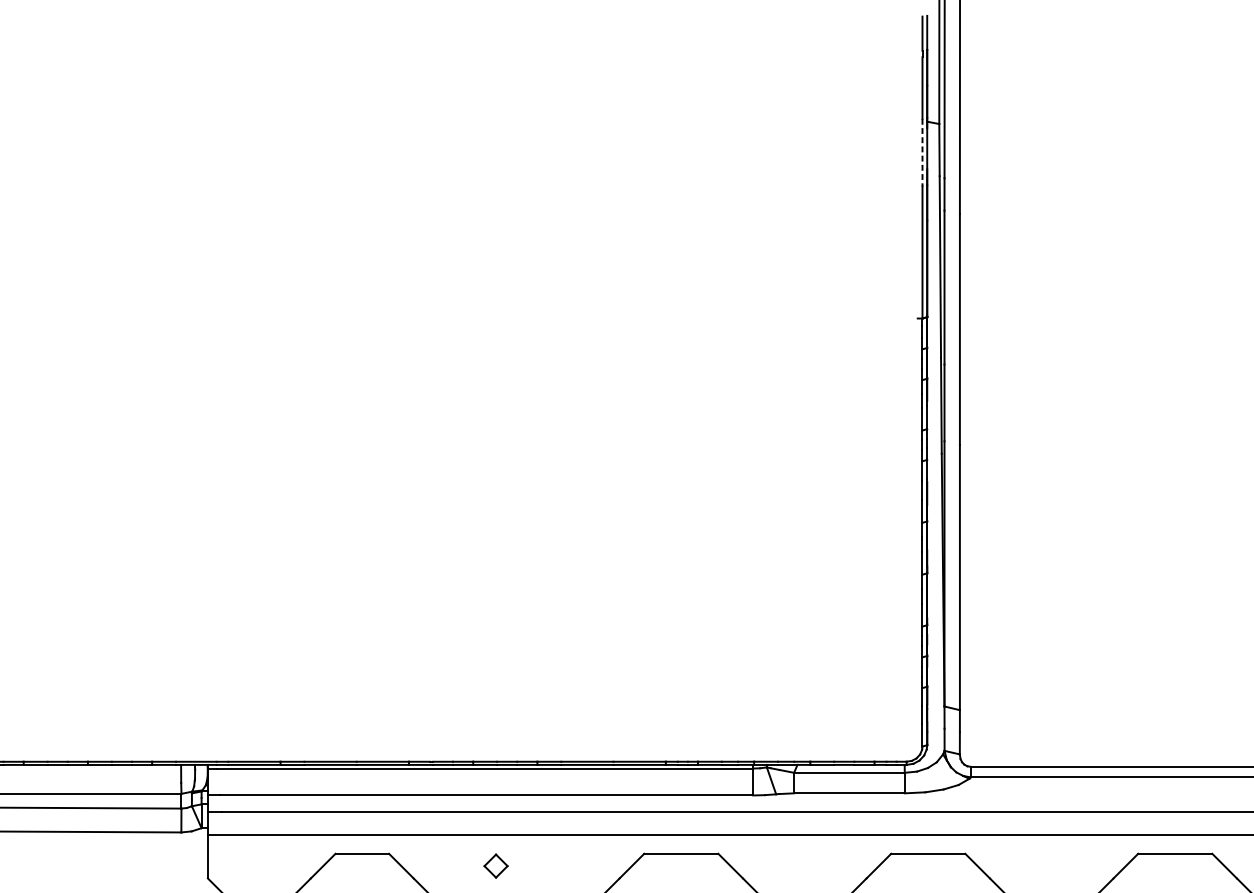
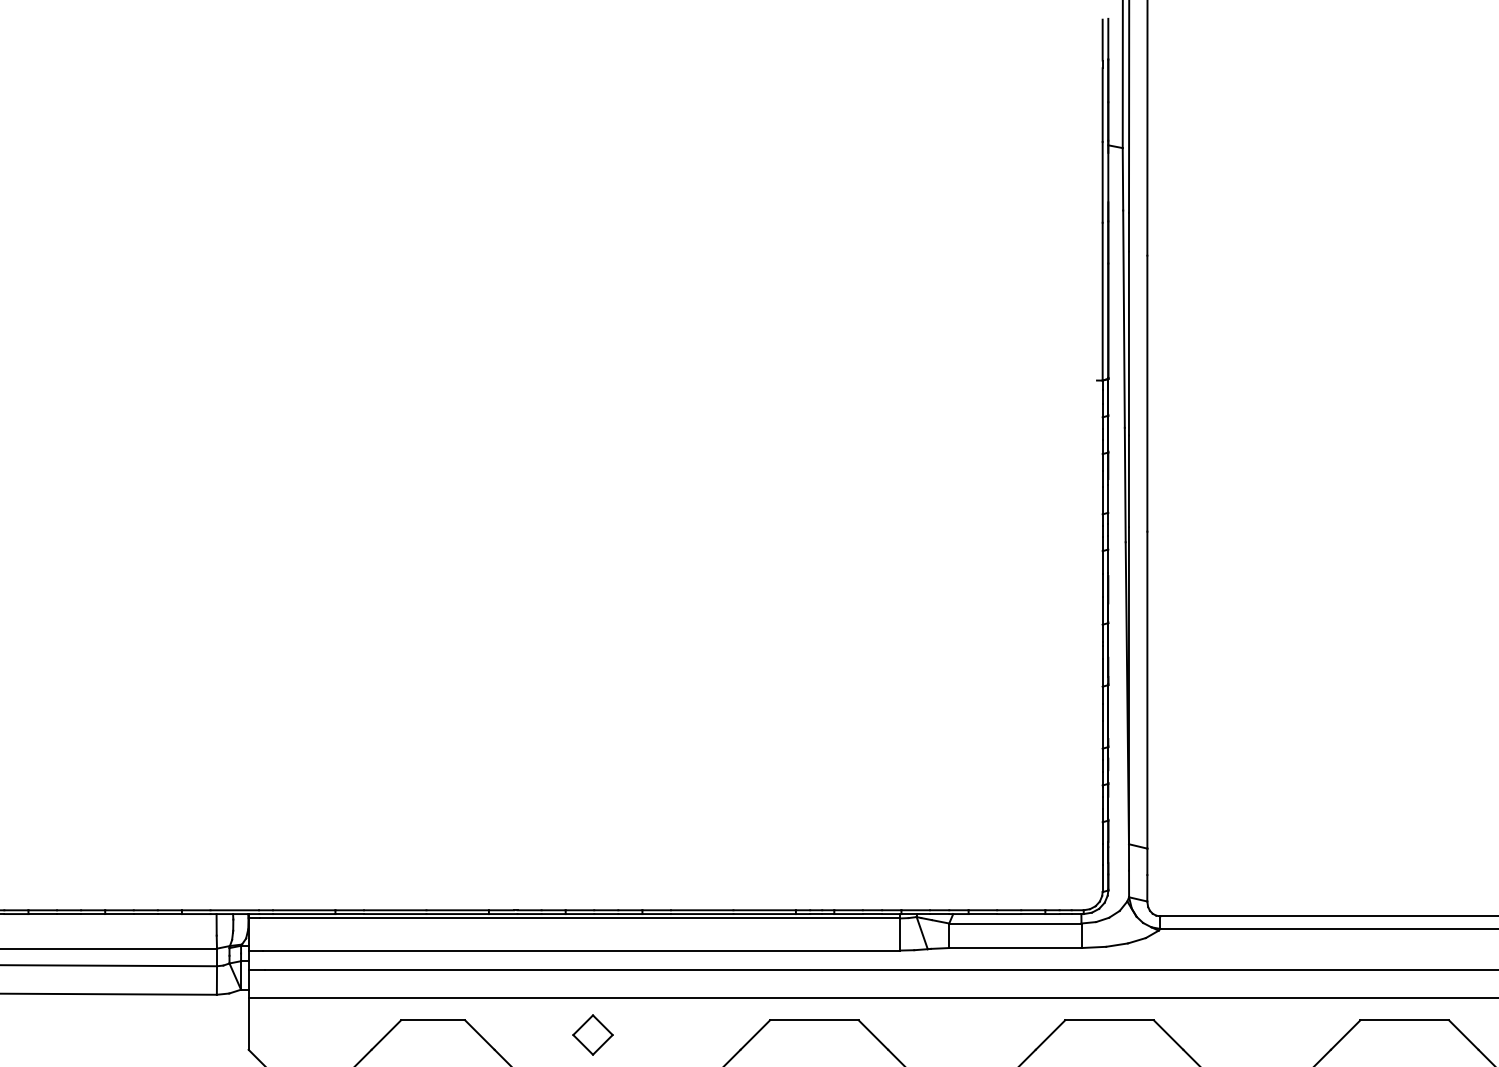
line: (922, 152) -> (1102, 182), dashed -> solid
part: (495, 865) -> (592, 1034), size x1.43

